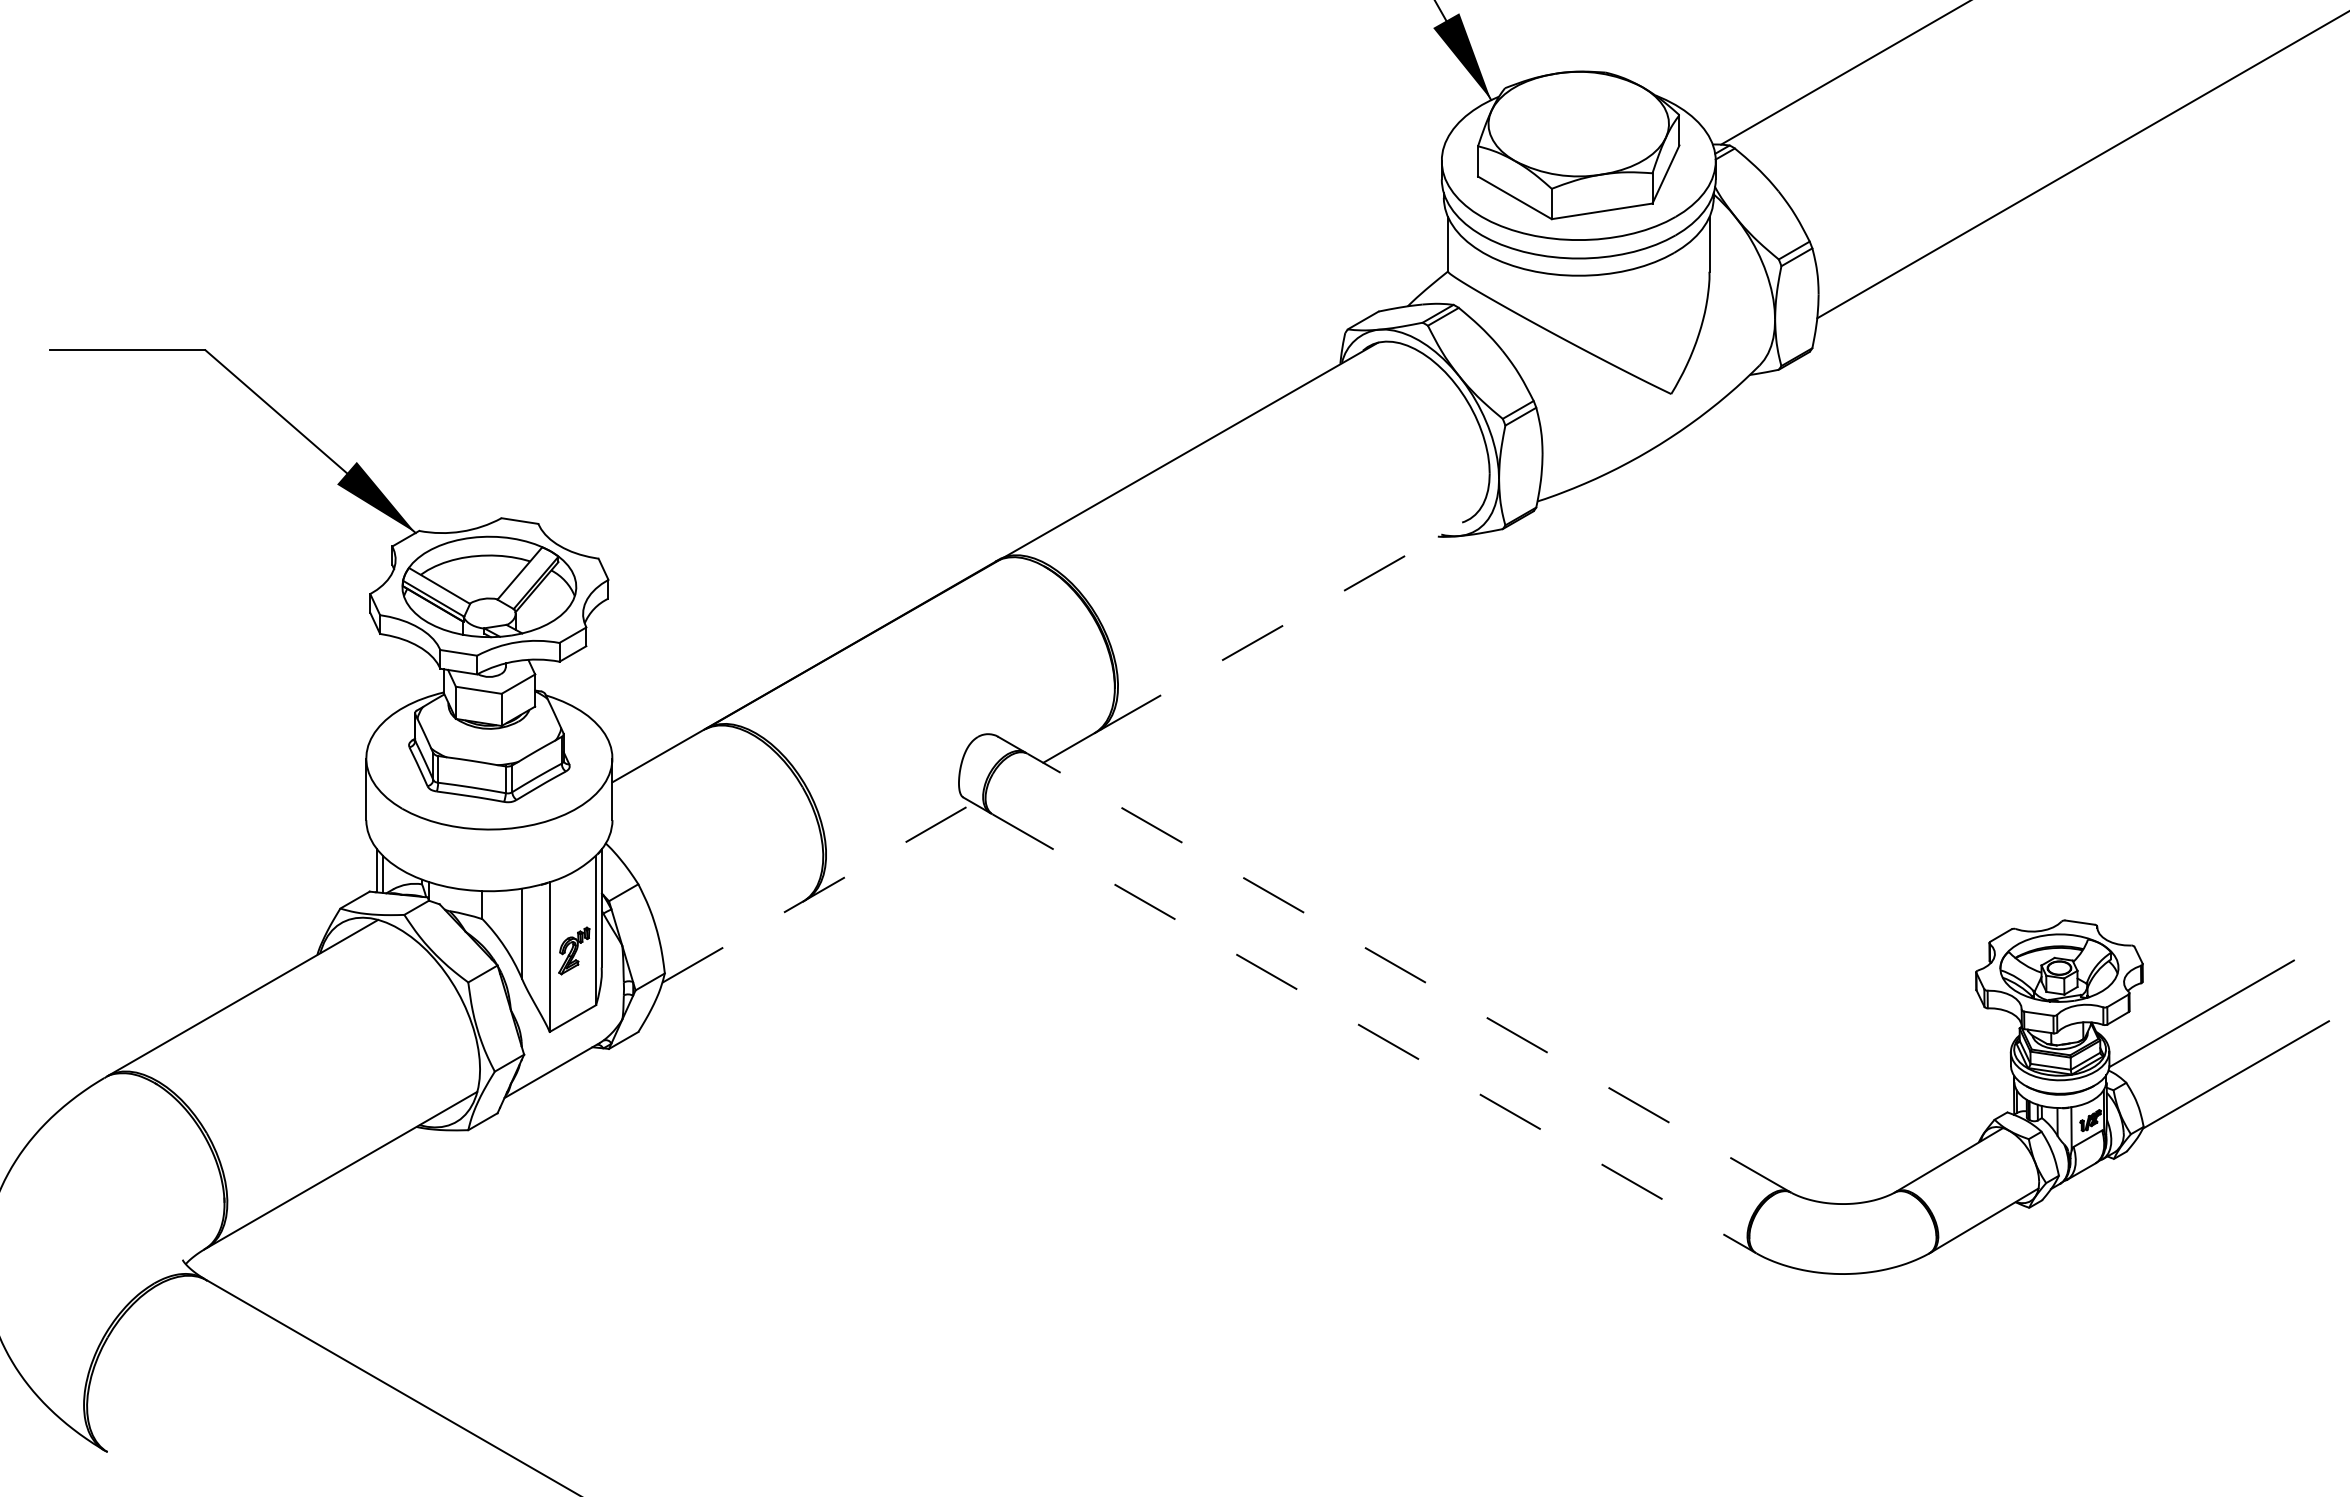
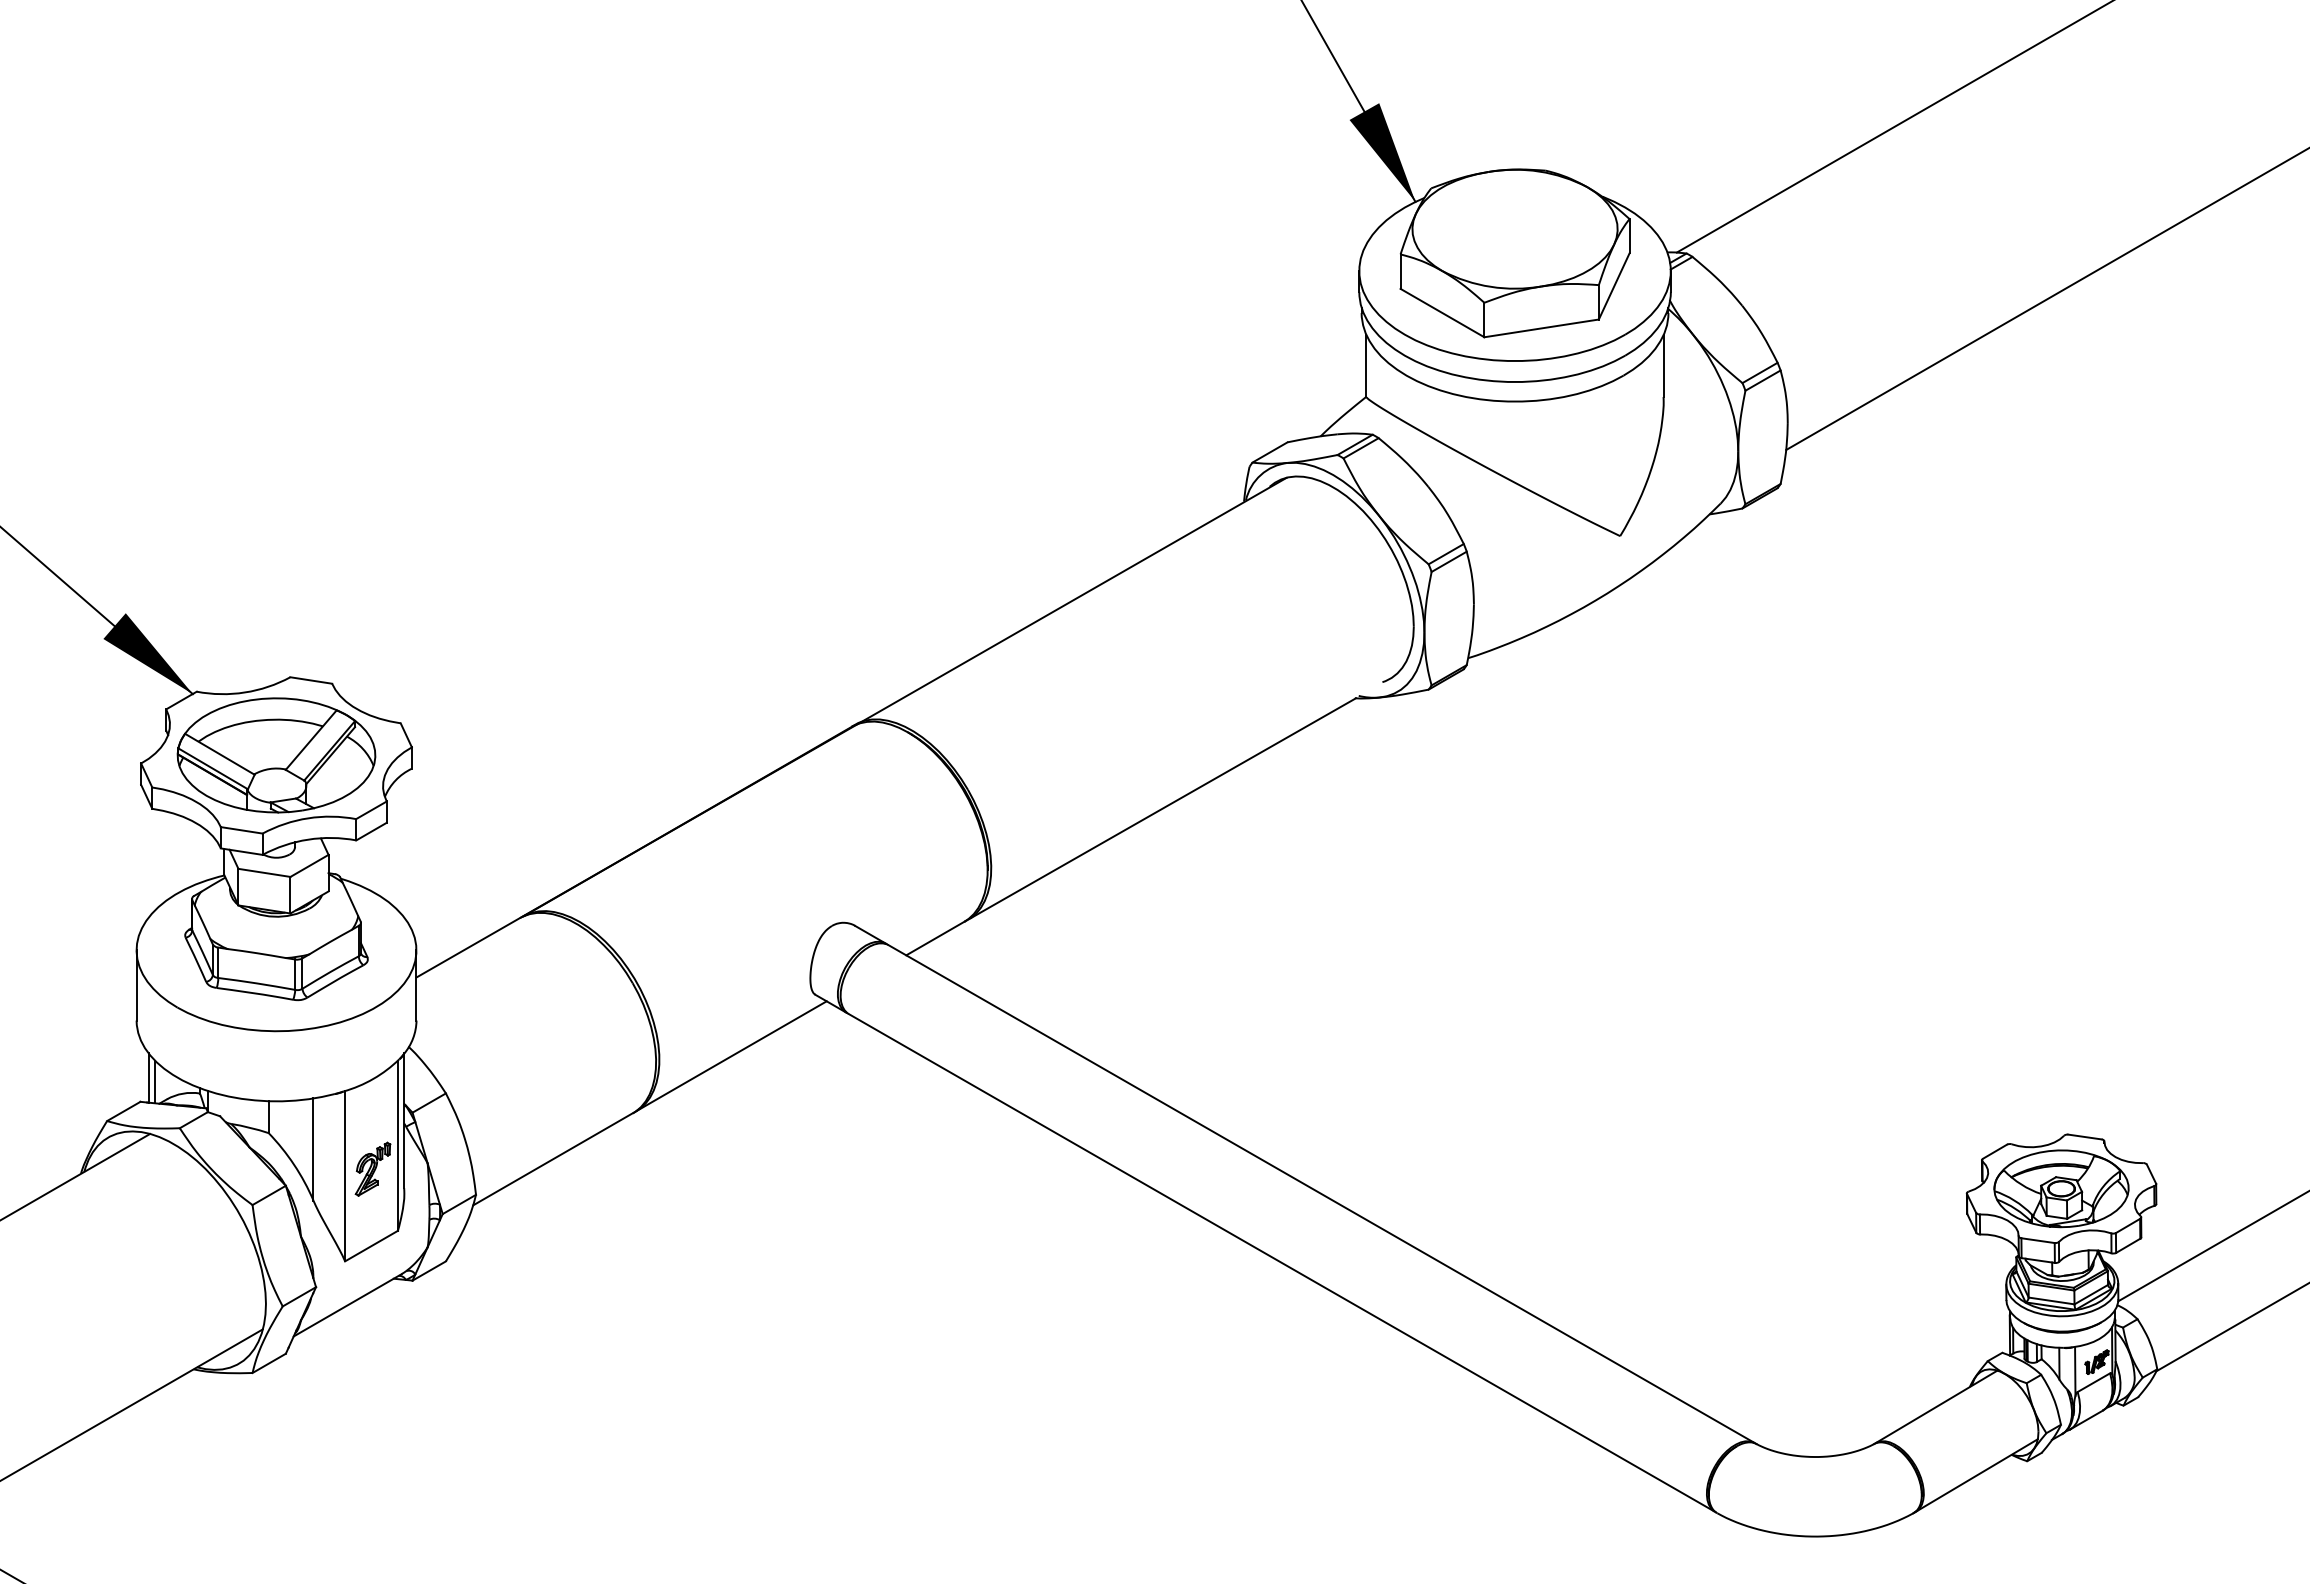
line: (1269, 633) -> (1163, 808), dashed -> solid
line: (817, 892) -> (649, 1102), dashed -> solid
line: (1409, 973) -> (1322, 1194), dashed -> solid
line: (1373, 1033) -> (1281, 1263), dashed -> solid

